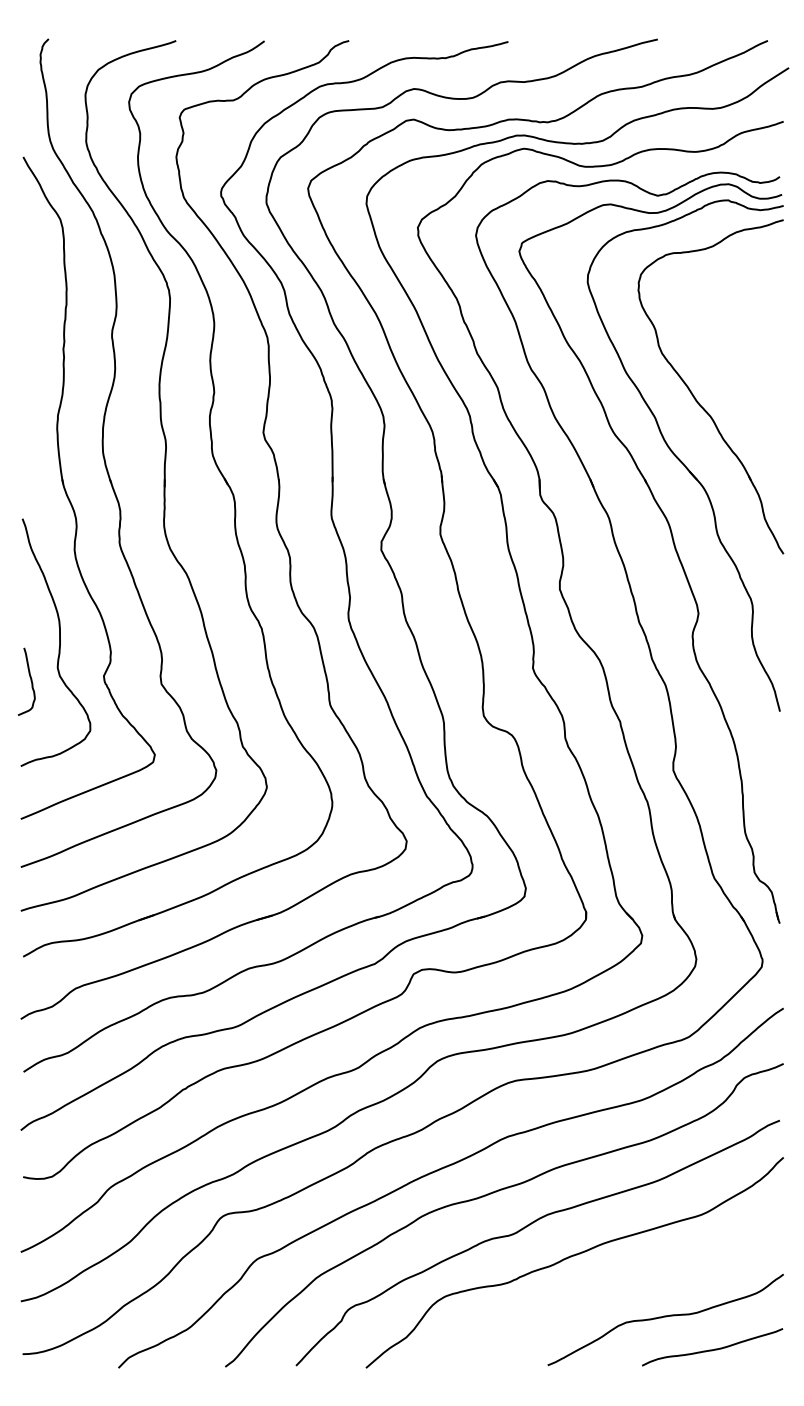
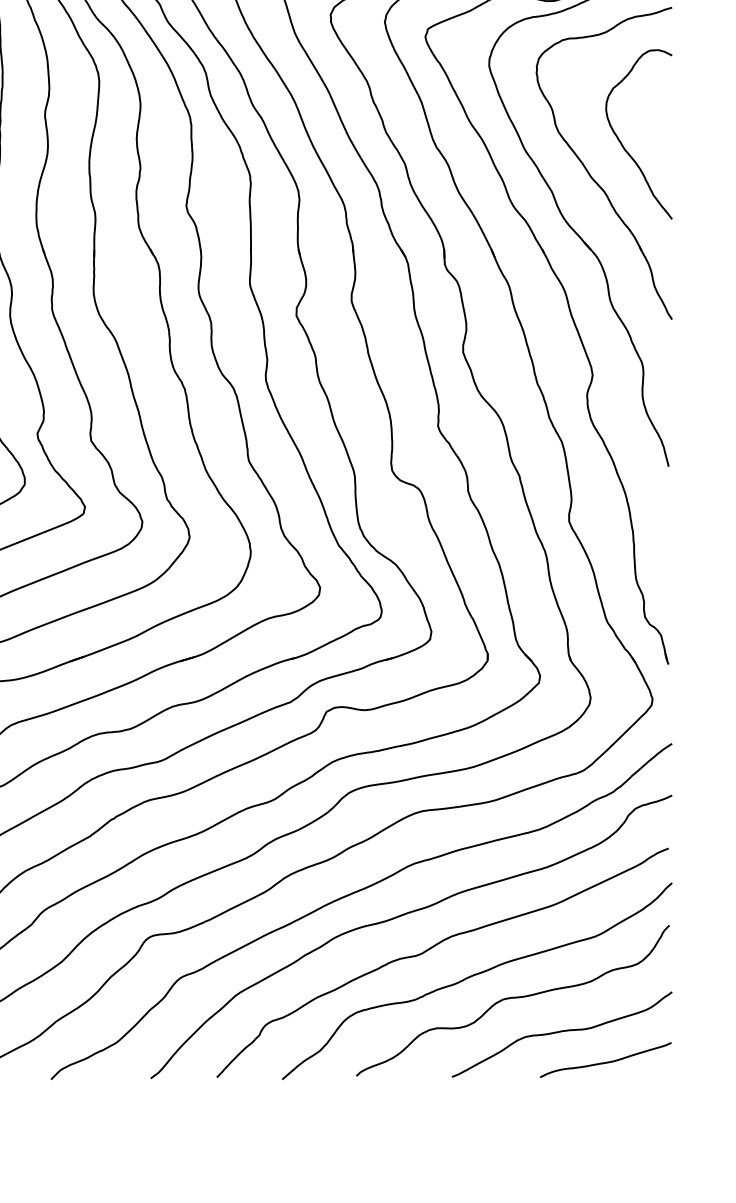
curve: (730, 365) -> (622, 143), added
curve: (613, 1281) -> (513, 998), added

